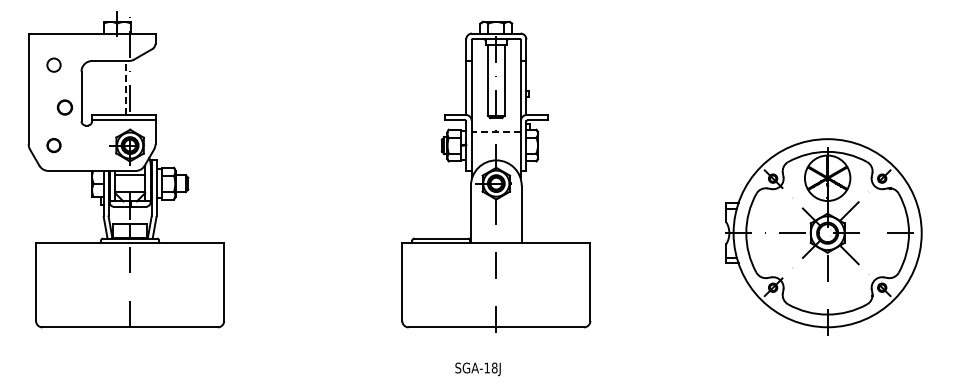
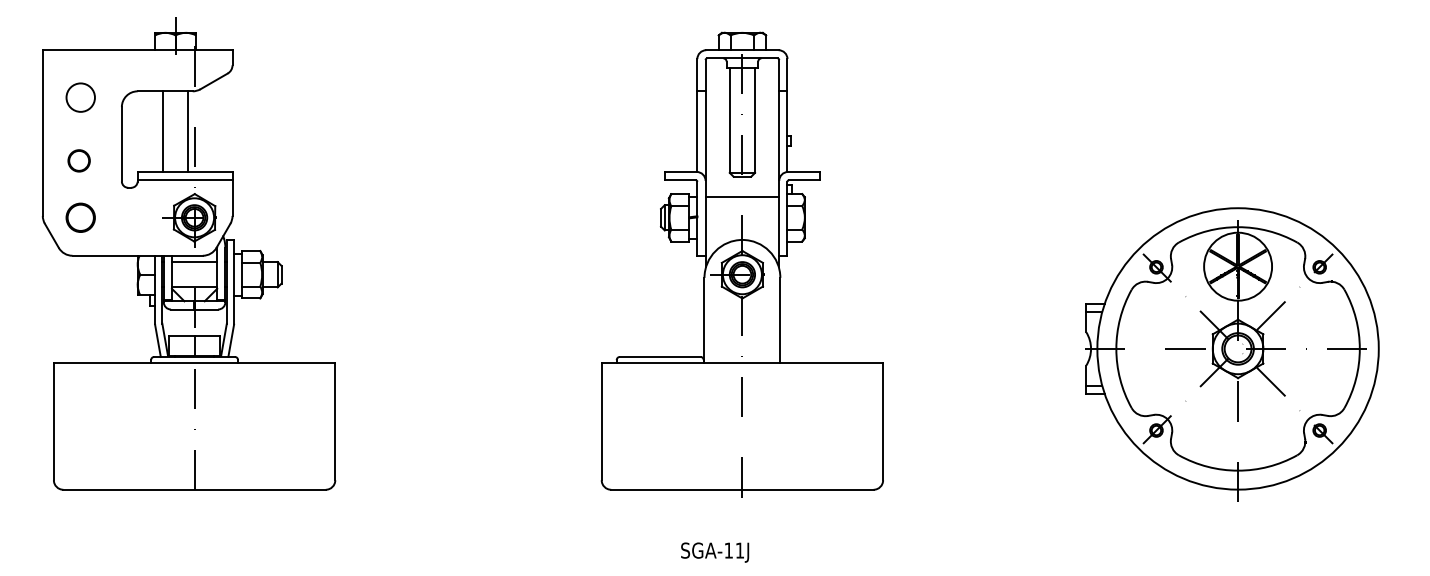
circle: (53, 64) -> (79, 96), size x1.43
line: (109, 87) -> (163, 130), added
line: (125, 87) -> (187, 130), dashed -> solid
circle: (64, 107) -> (78, 160), moved
line: (495, 131) -> (741, 196), dashed -> solid
circle: (53, 145) -> (79, 217), size x1.43
text: (494, 367) -> (739, 549), SGA-18J -> SGA-11J

